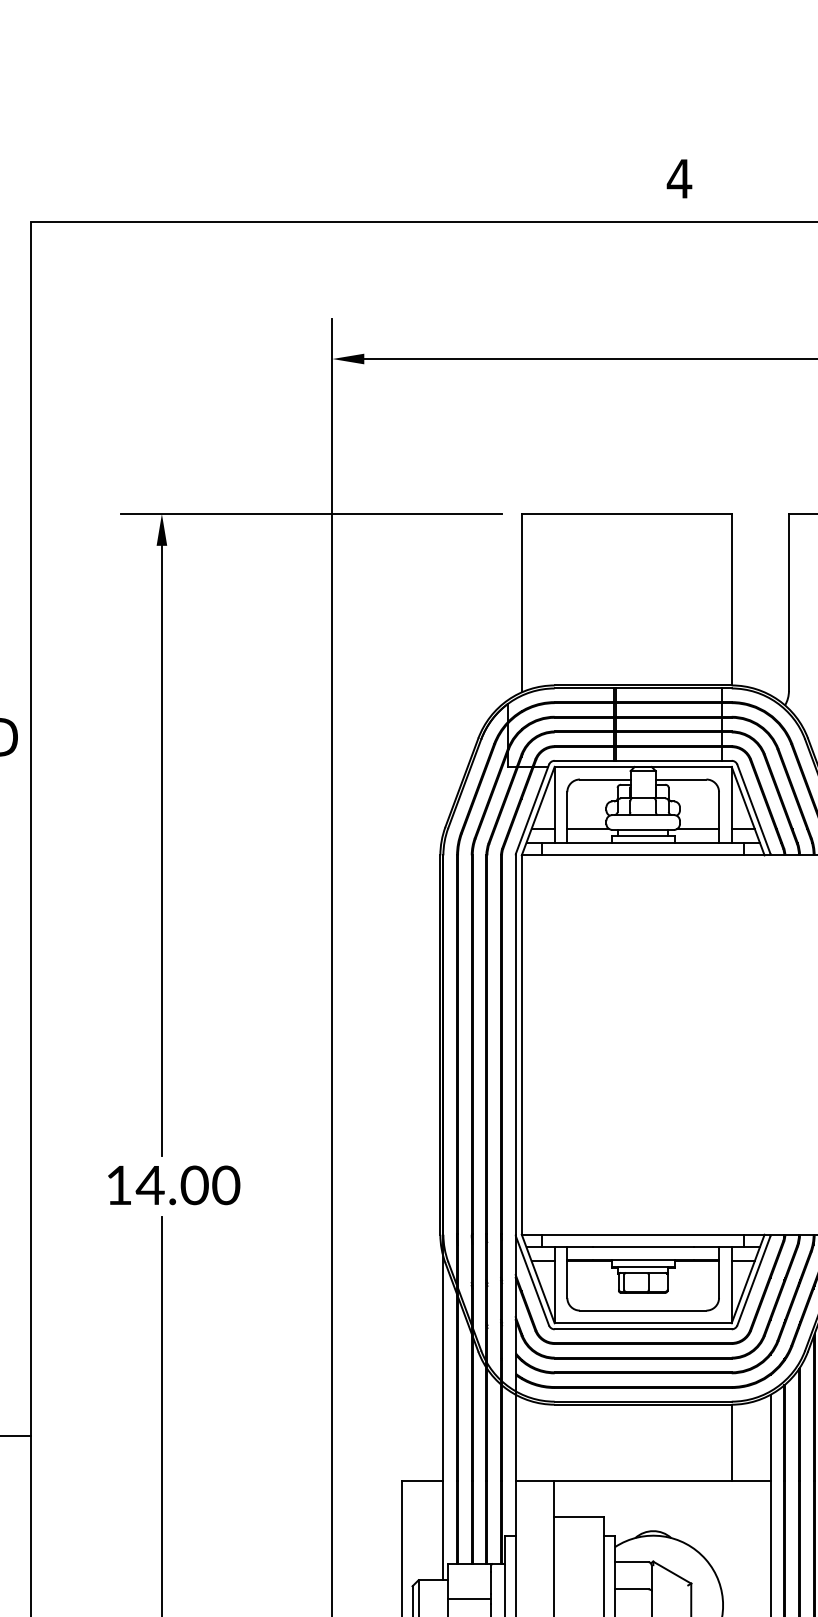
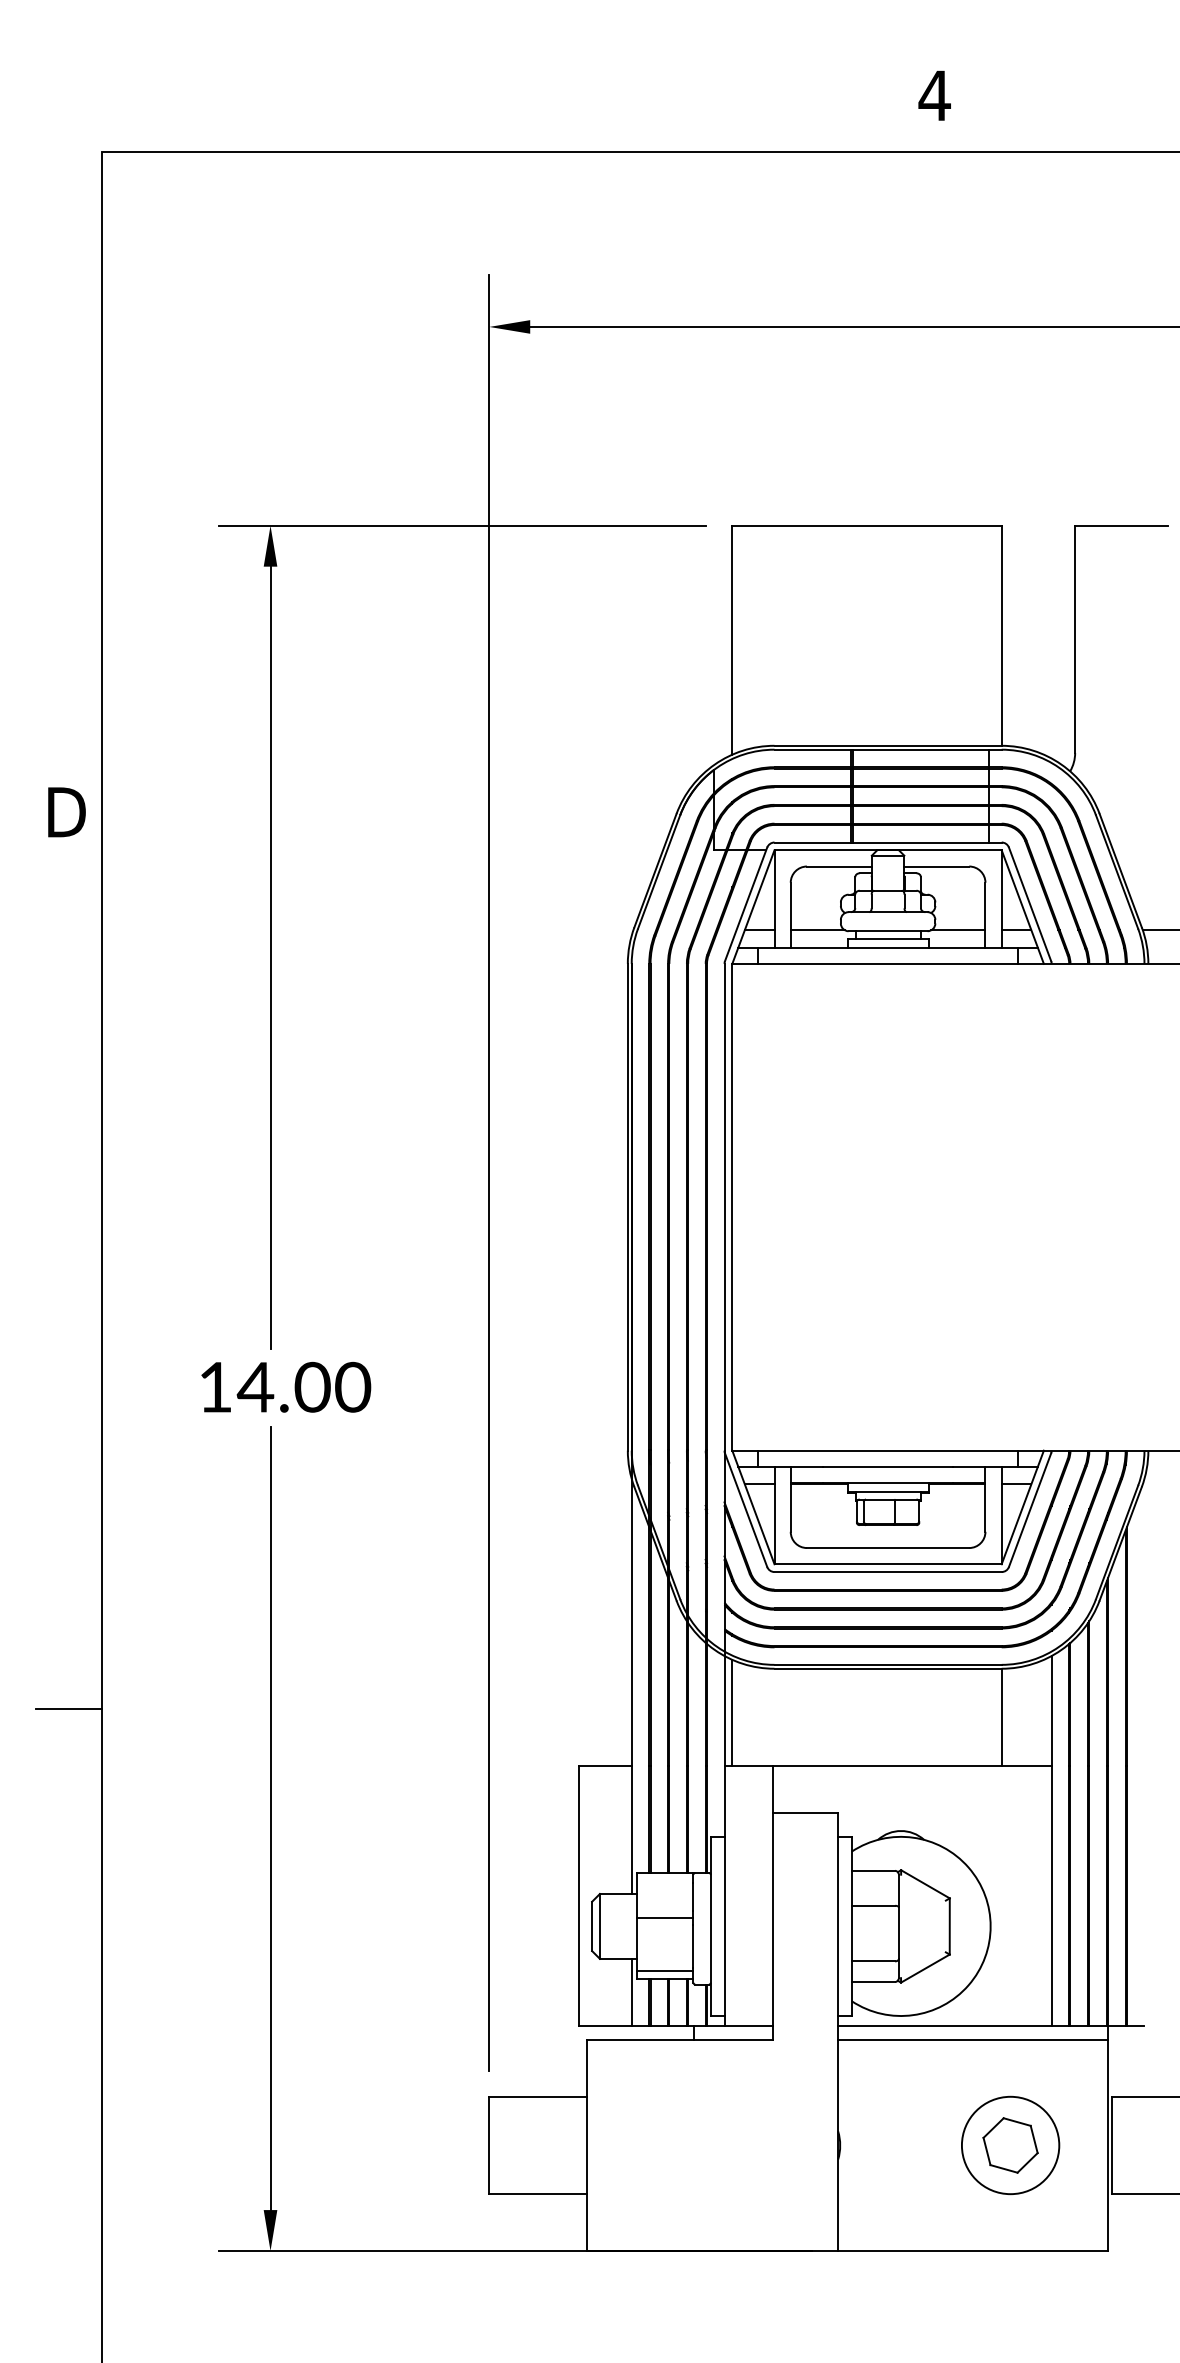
line: (521, 1438) -> (732, 1712), added

